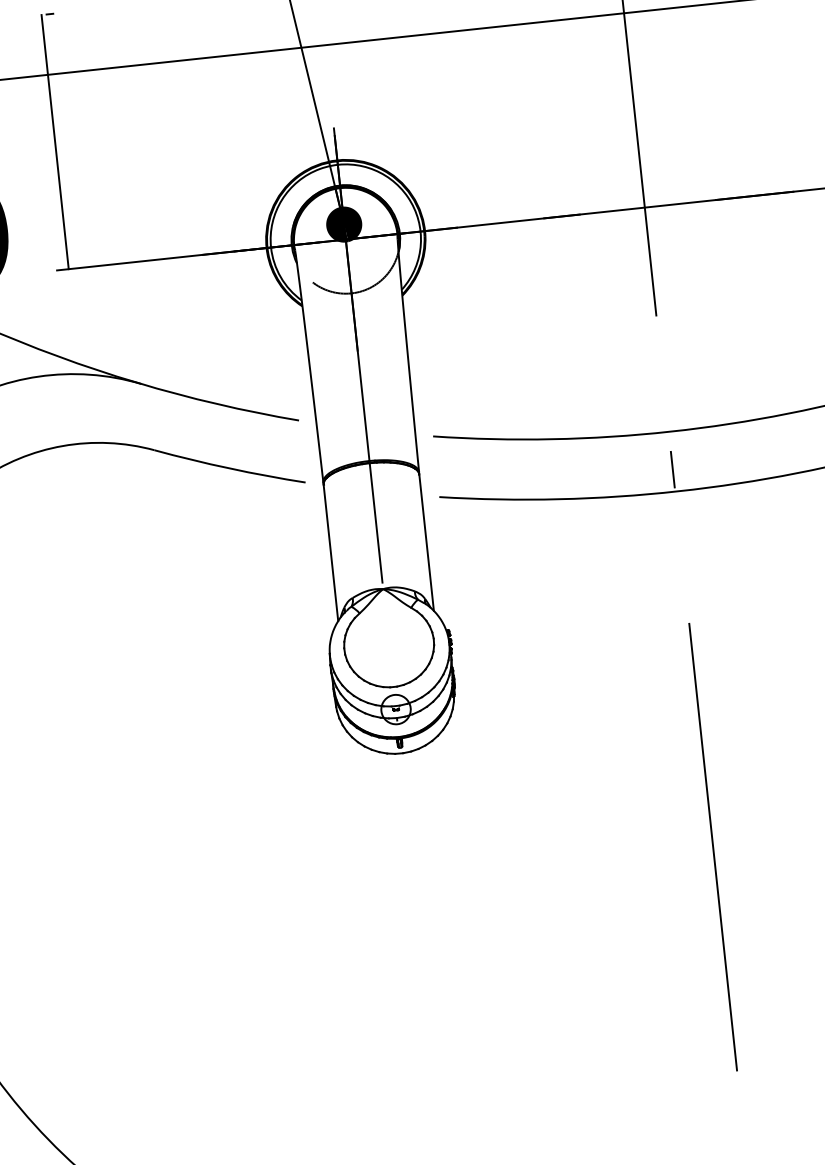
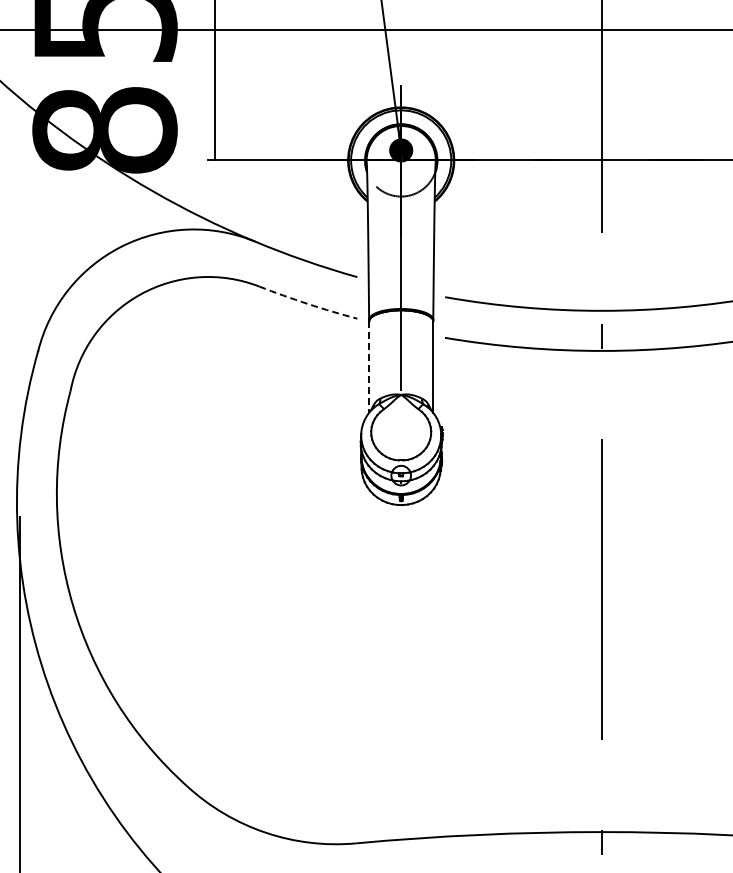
arc: (228, 467) -> (307, 303), solid -> dashed
line: (331, 553) -> (369, 367), solid -> dashed

